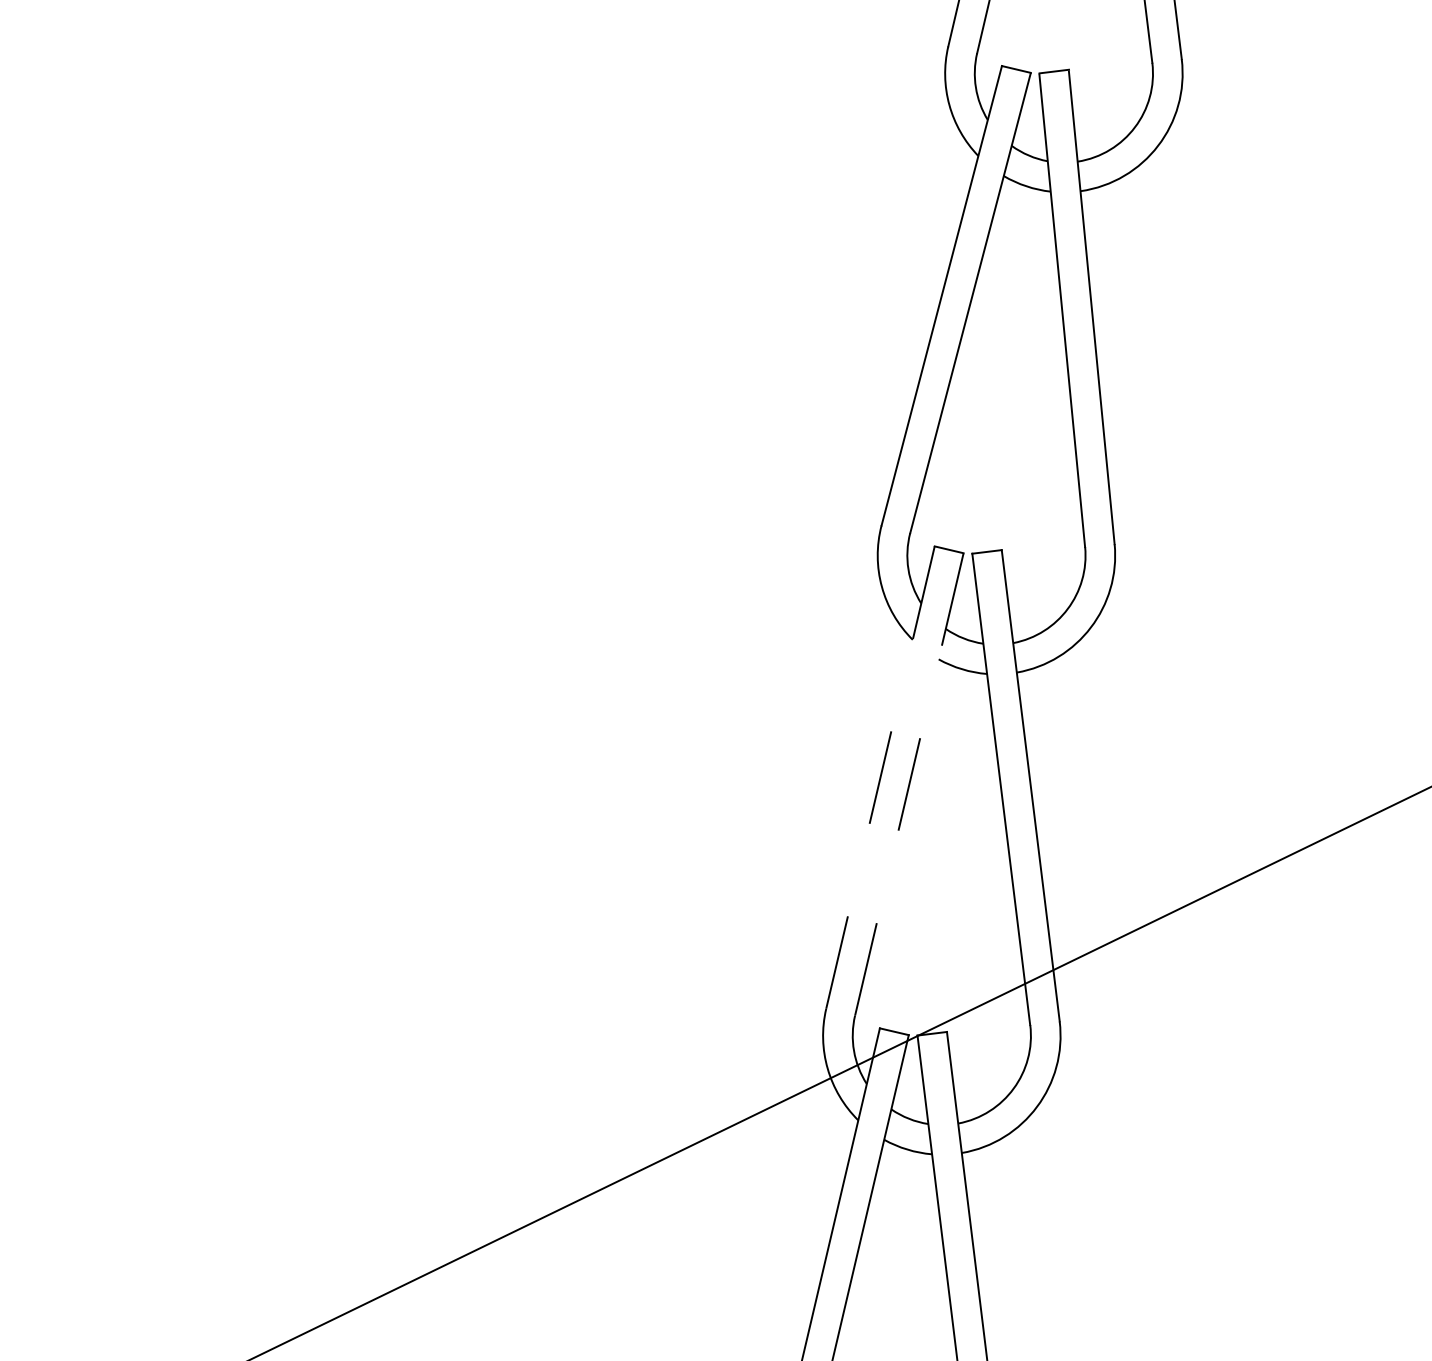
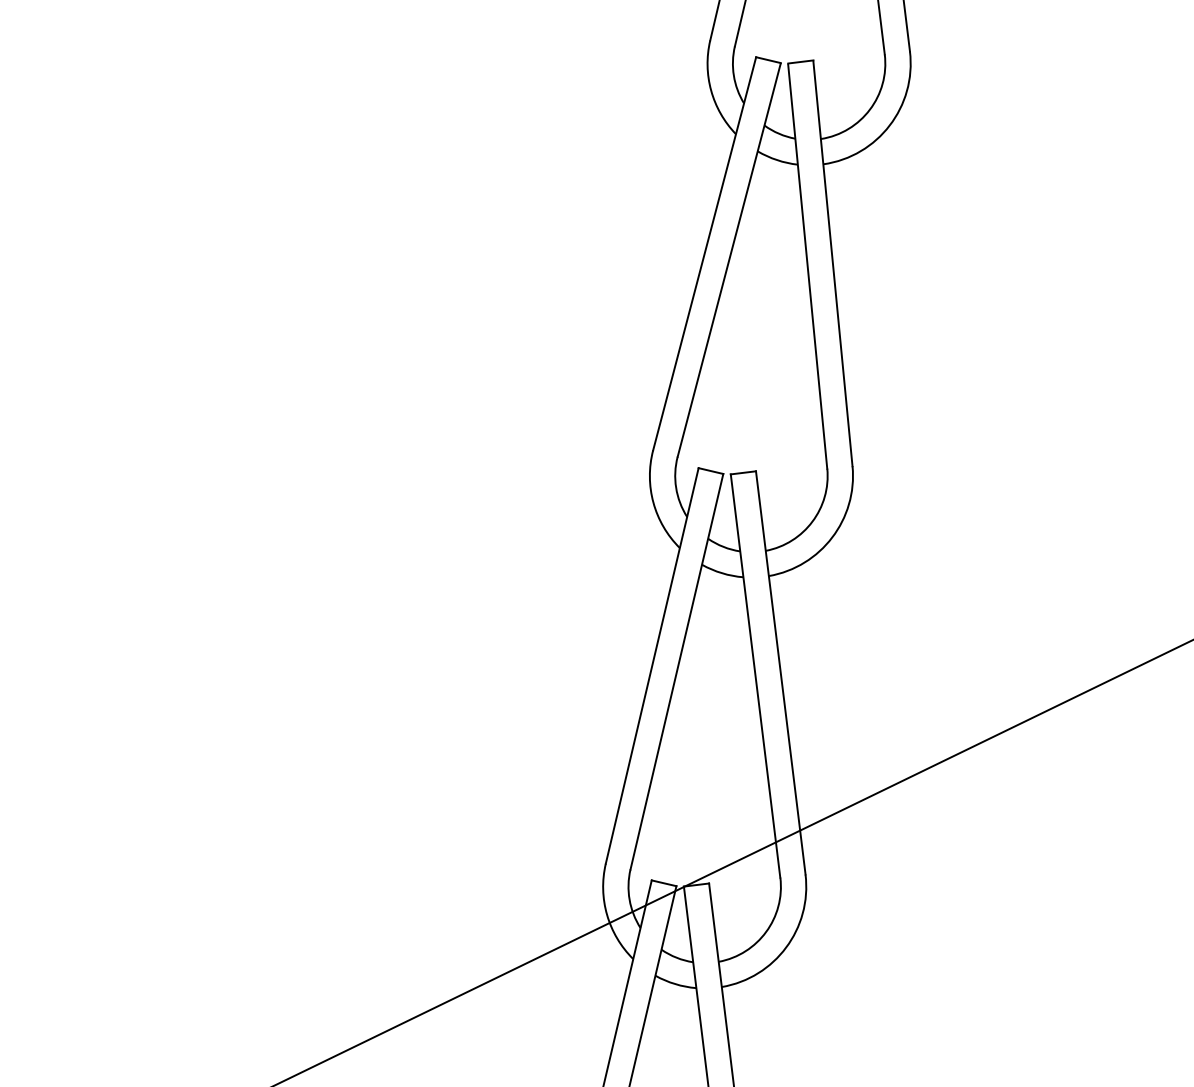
line: (880, 778) -> (652, 666), dashed -> solid
line: (909, 784) -> (677, 671), dashed -> solid

